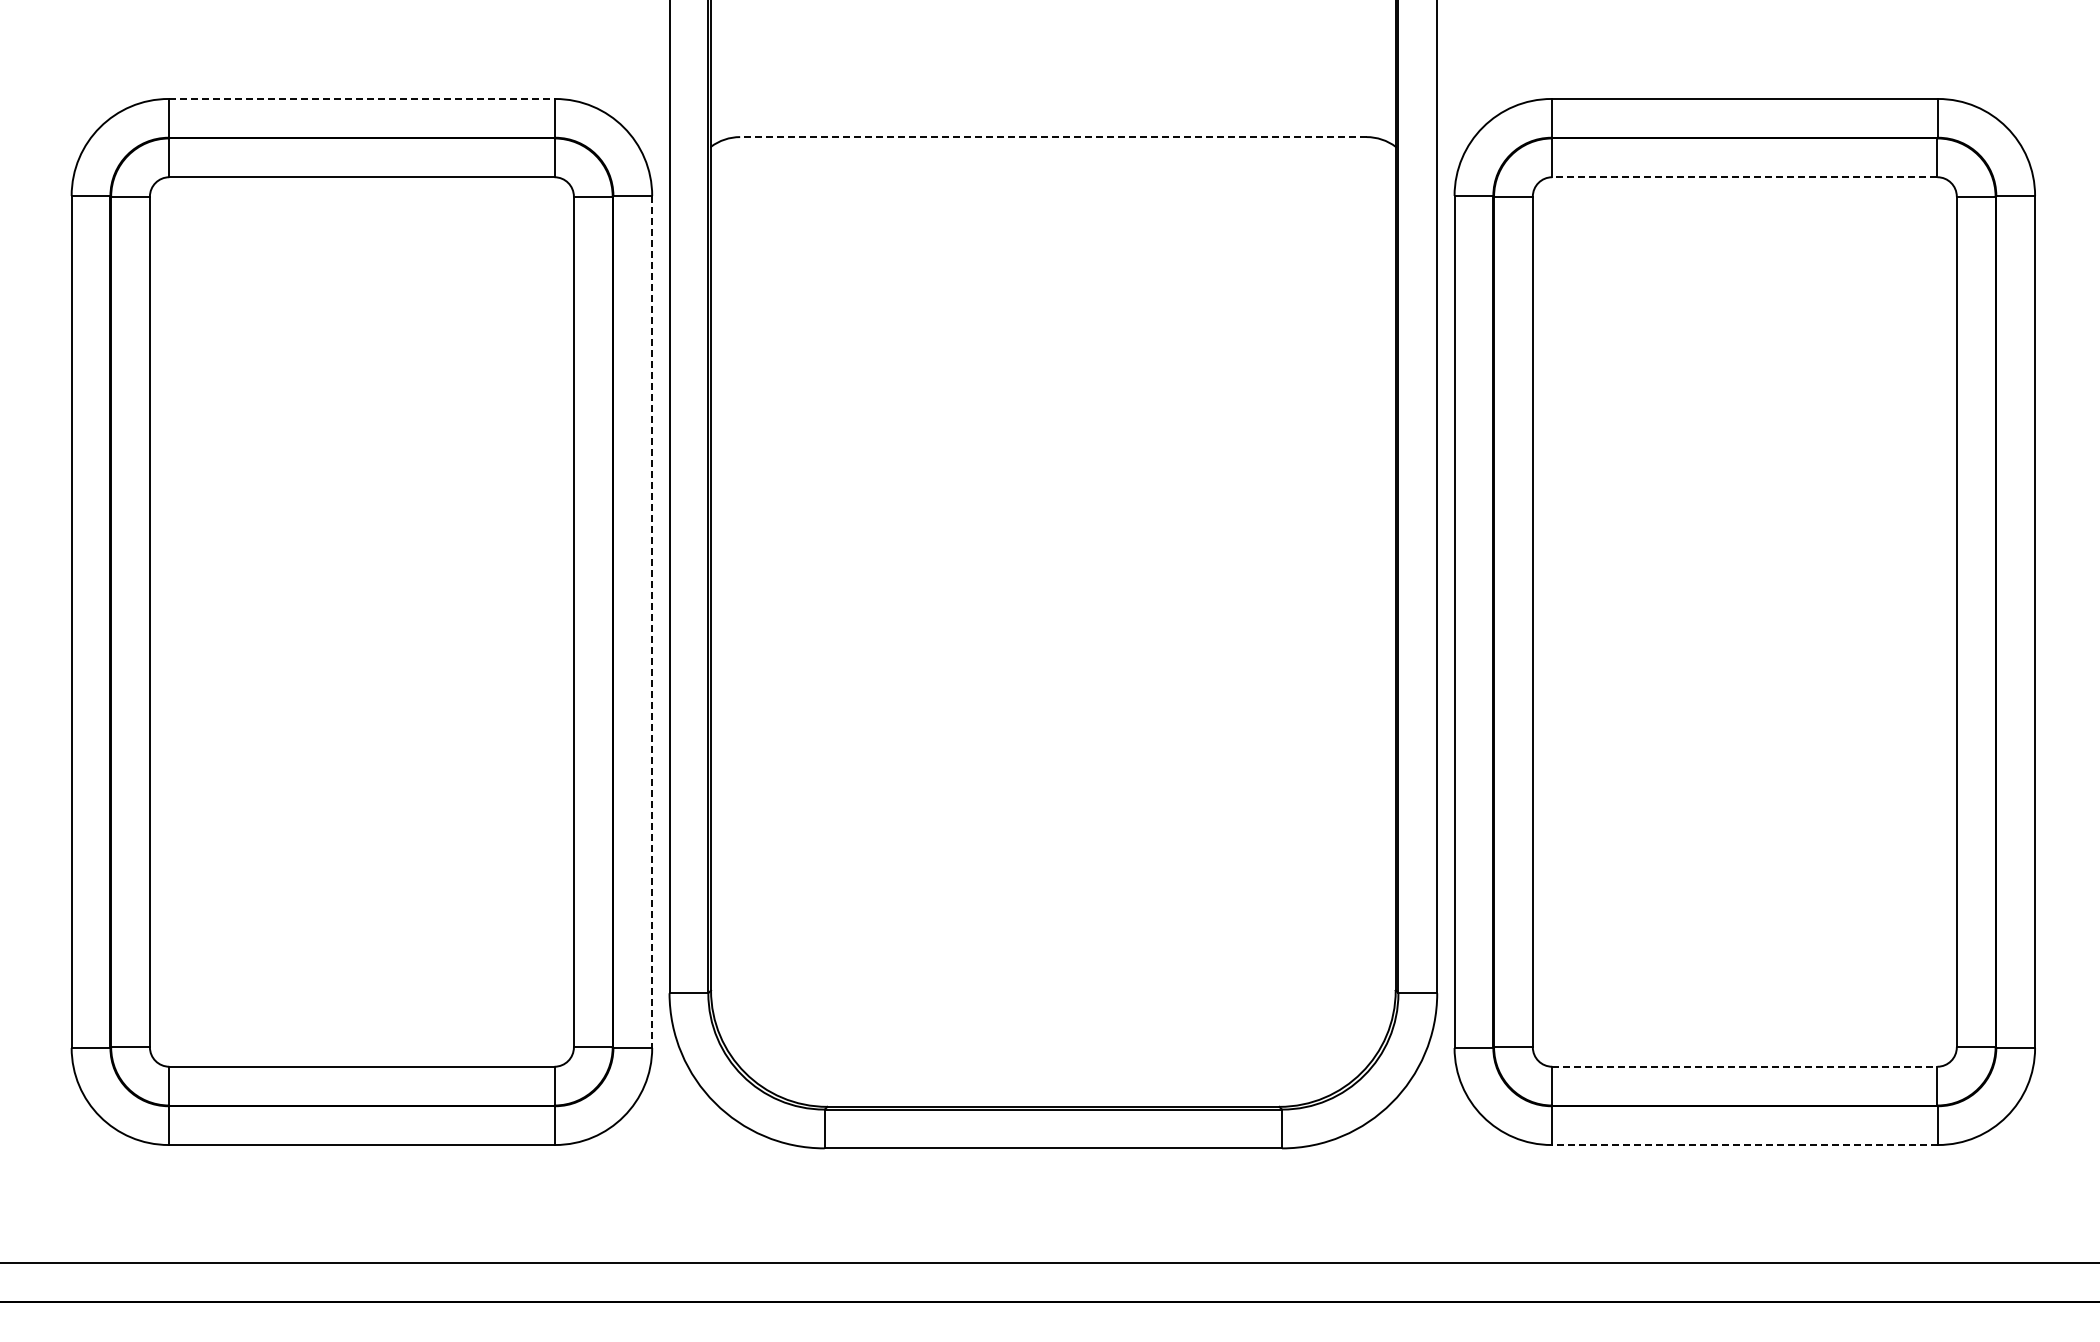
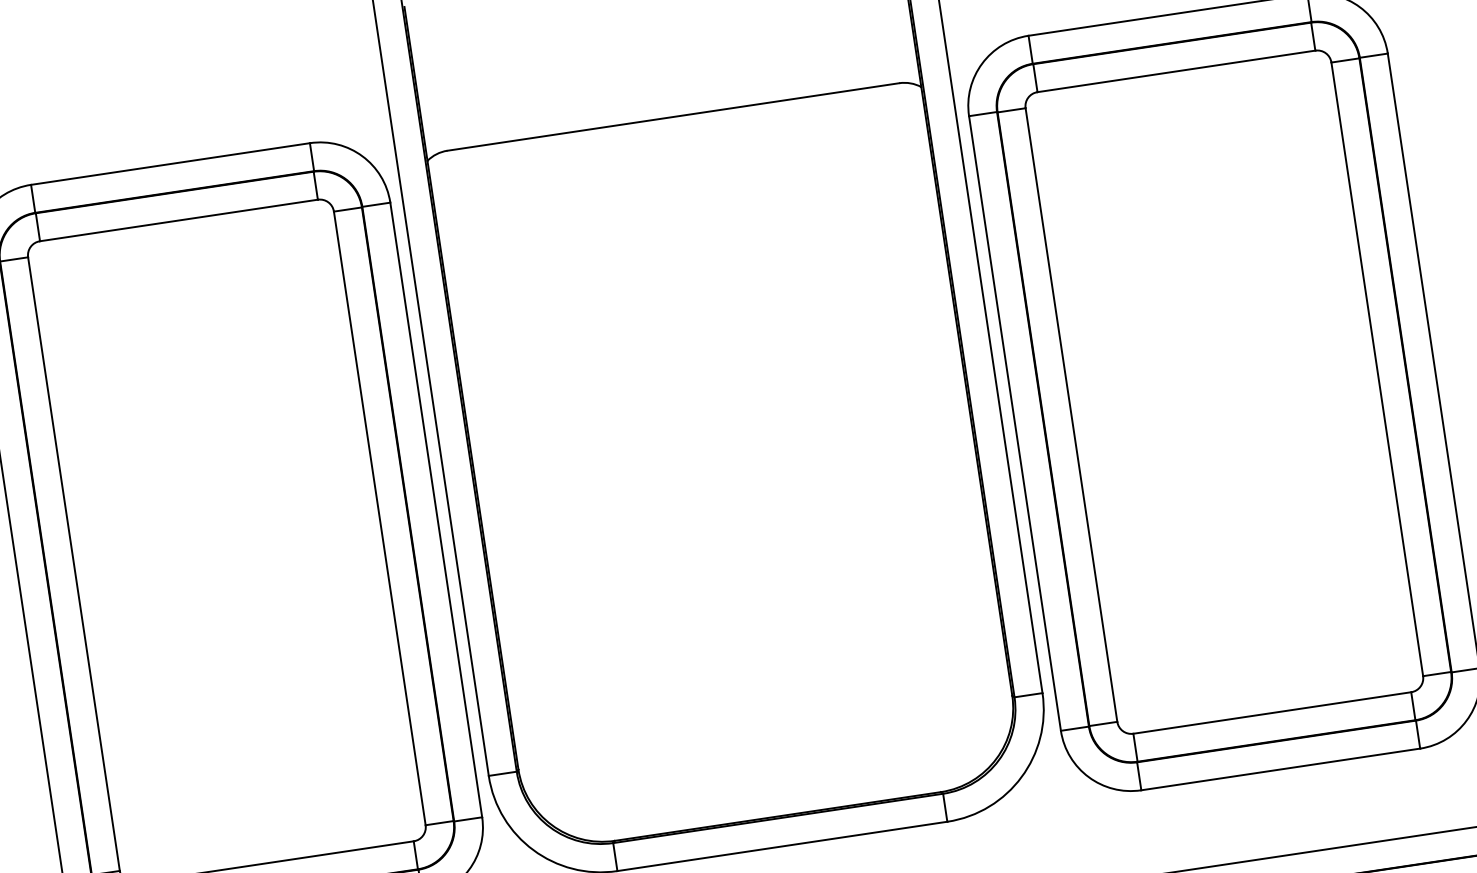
line: (362, 98) -> (170, 163), dashed -> solid
line: (1052, 137) -> (672, 117), dashed -> solid
line: (1744, 177) -> (1176, 71), dashed -> solid
line: (652, 622) -> (436, 510), dashed -> solid
line: (1744, 1066) -> (1272, 712), dashed -> solid
line: (1744, 1145) -> (1280, 769), dashed -> solid

